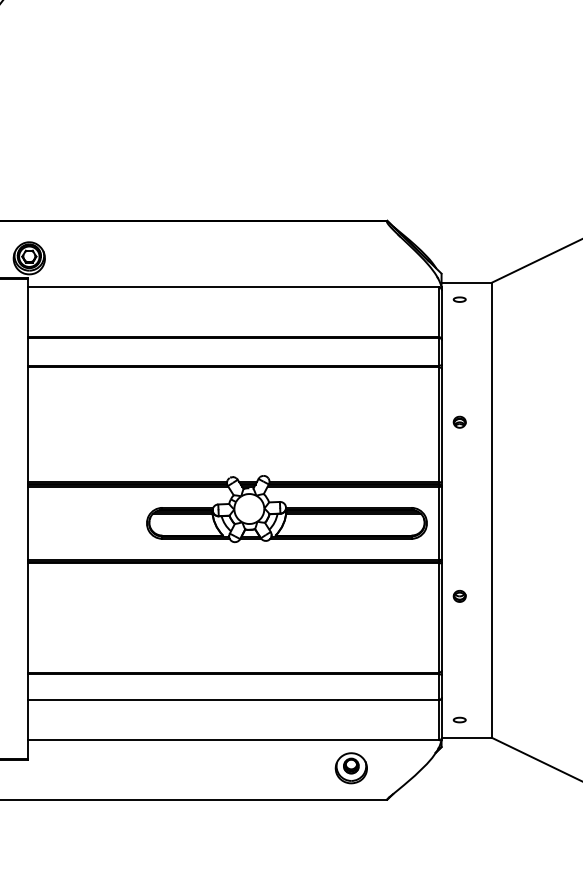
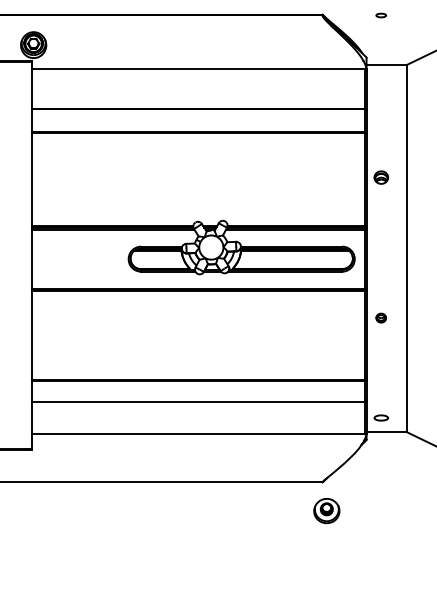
part: (459, 299) -> (381, 15), moved
part: (459, 421) -> (381, 176), size x1.4
part: (459, 719) -> (381, 417), size x1.4
part: (350, 768) -> (326, 511), moved

